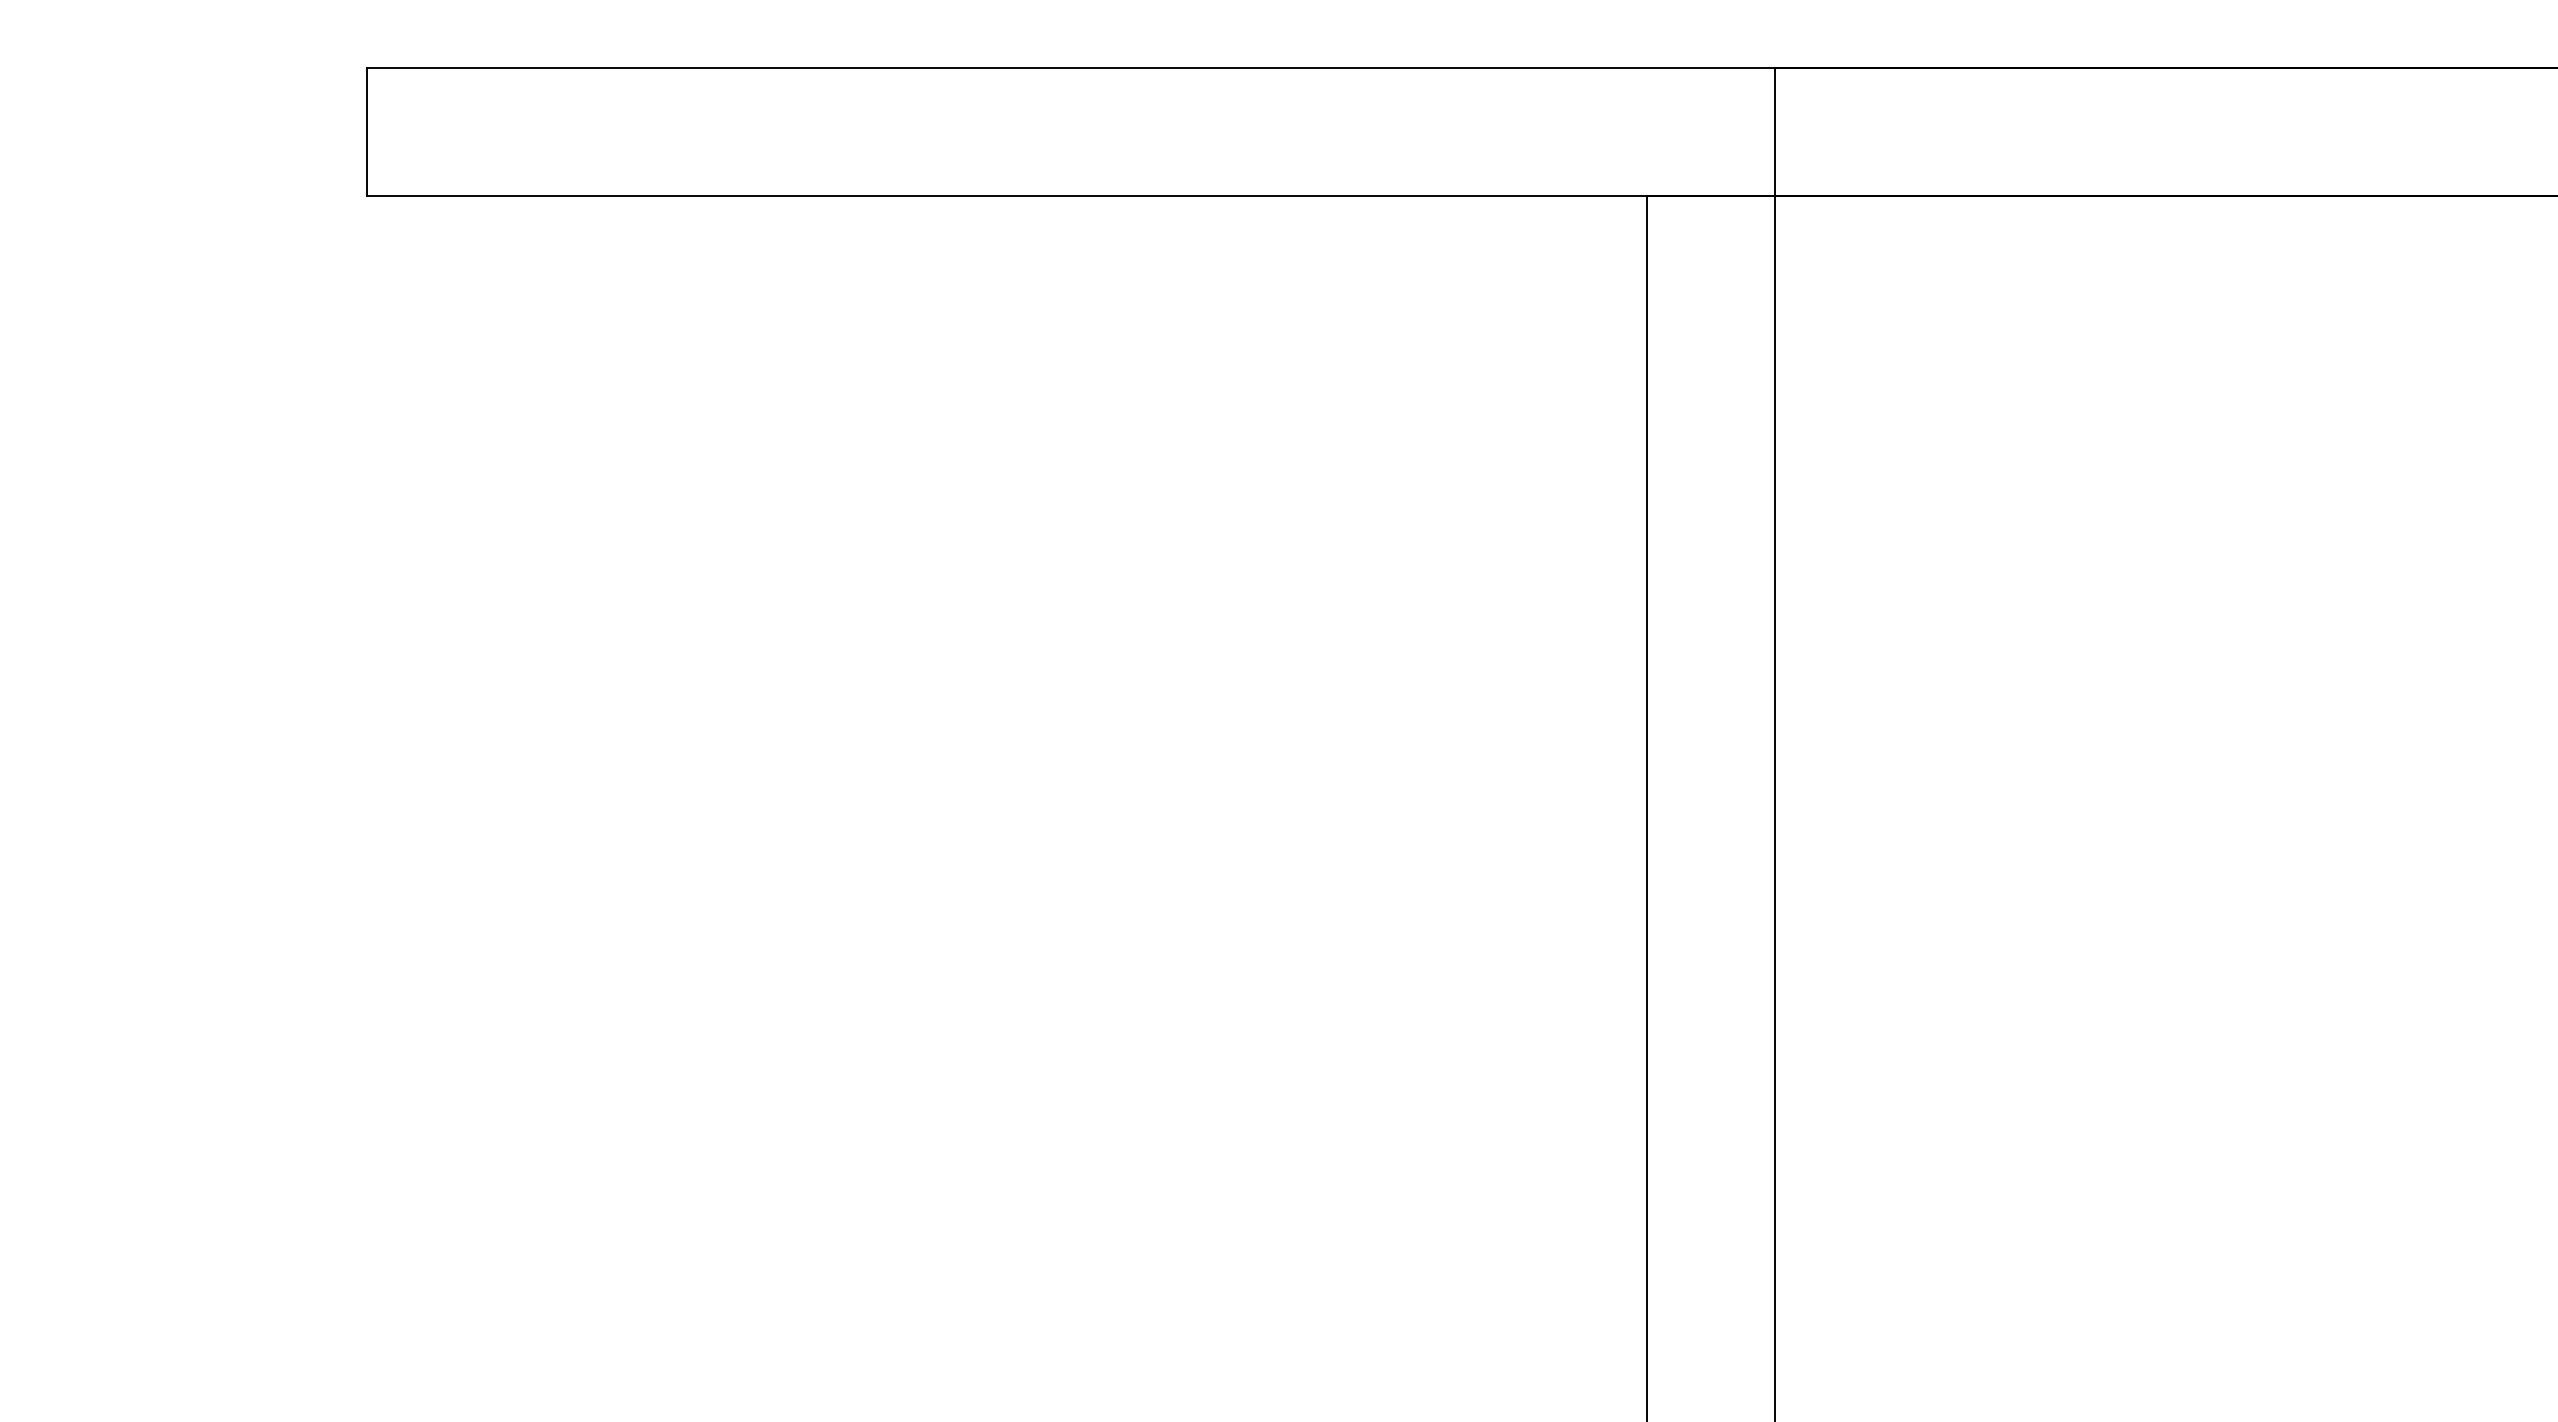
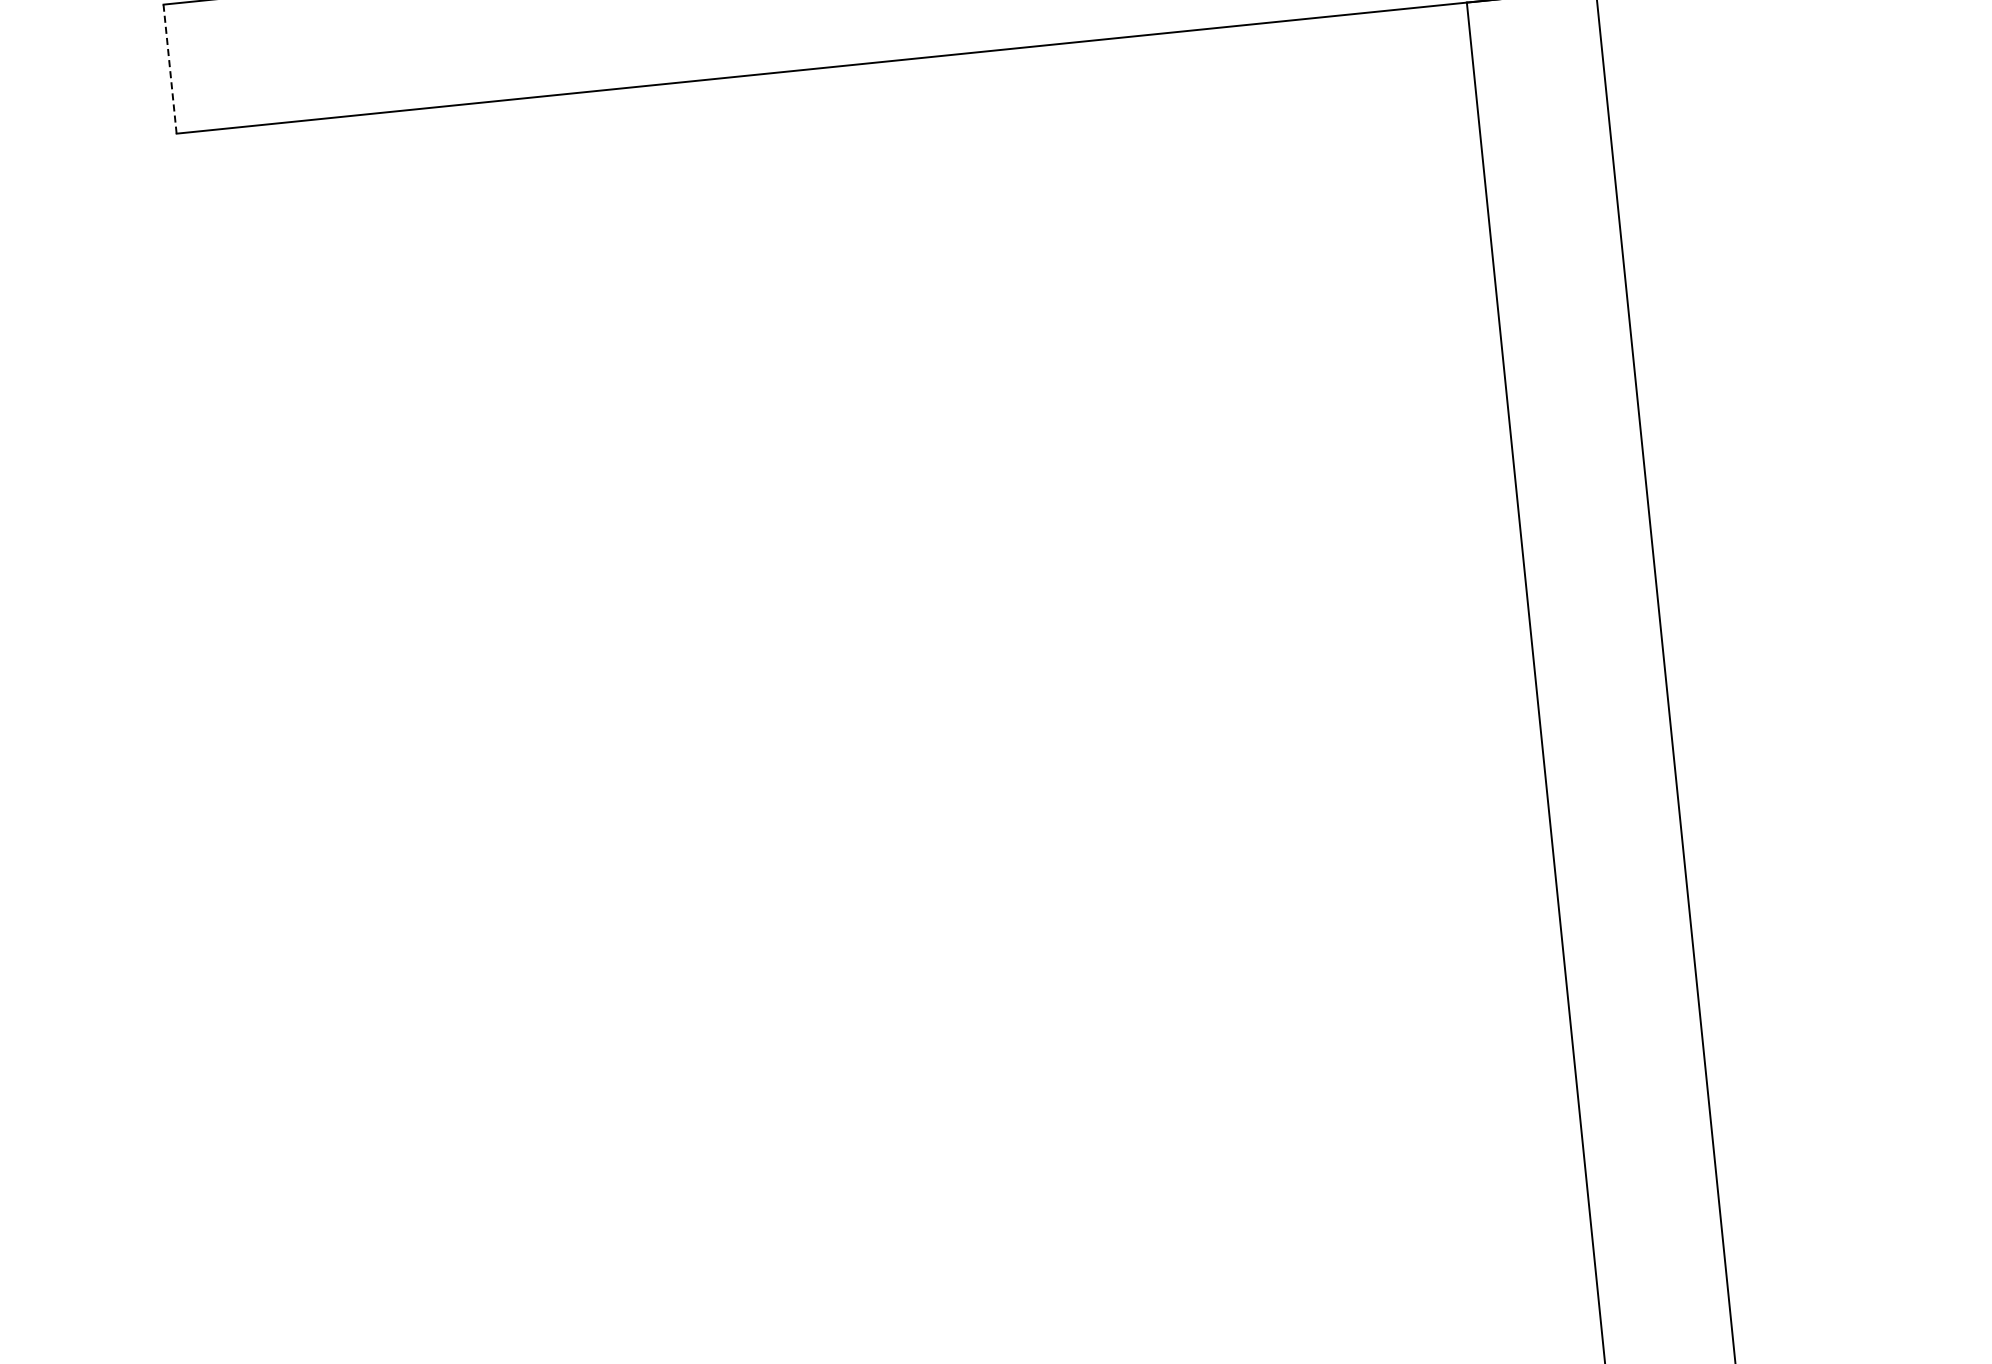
line: (366, 131) -> (169, 68), solid -> dashed

